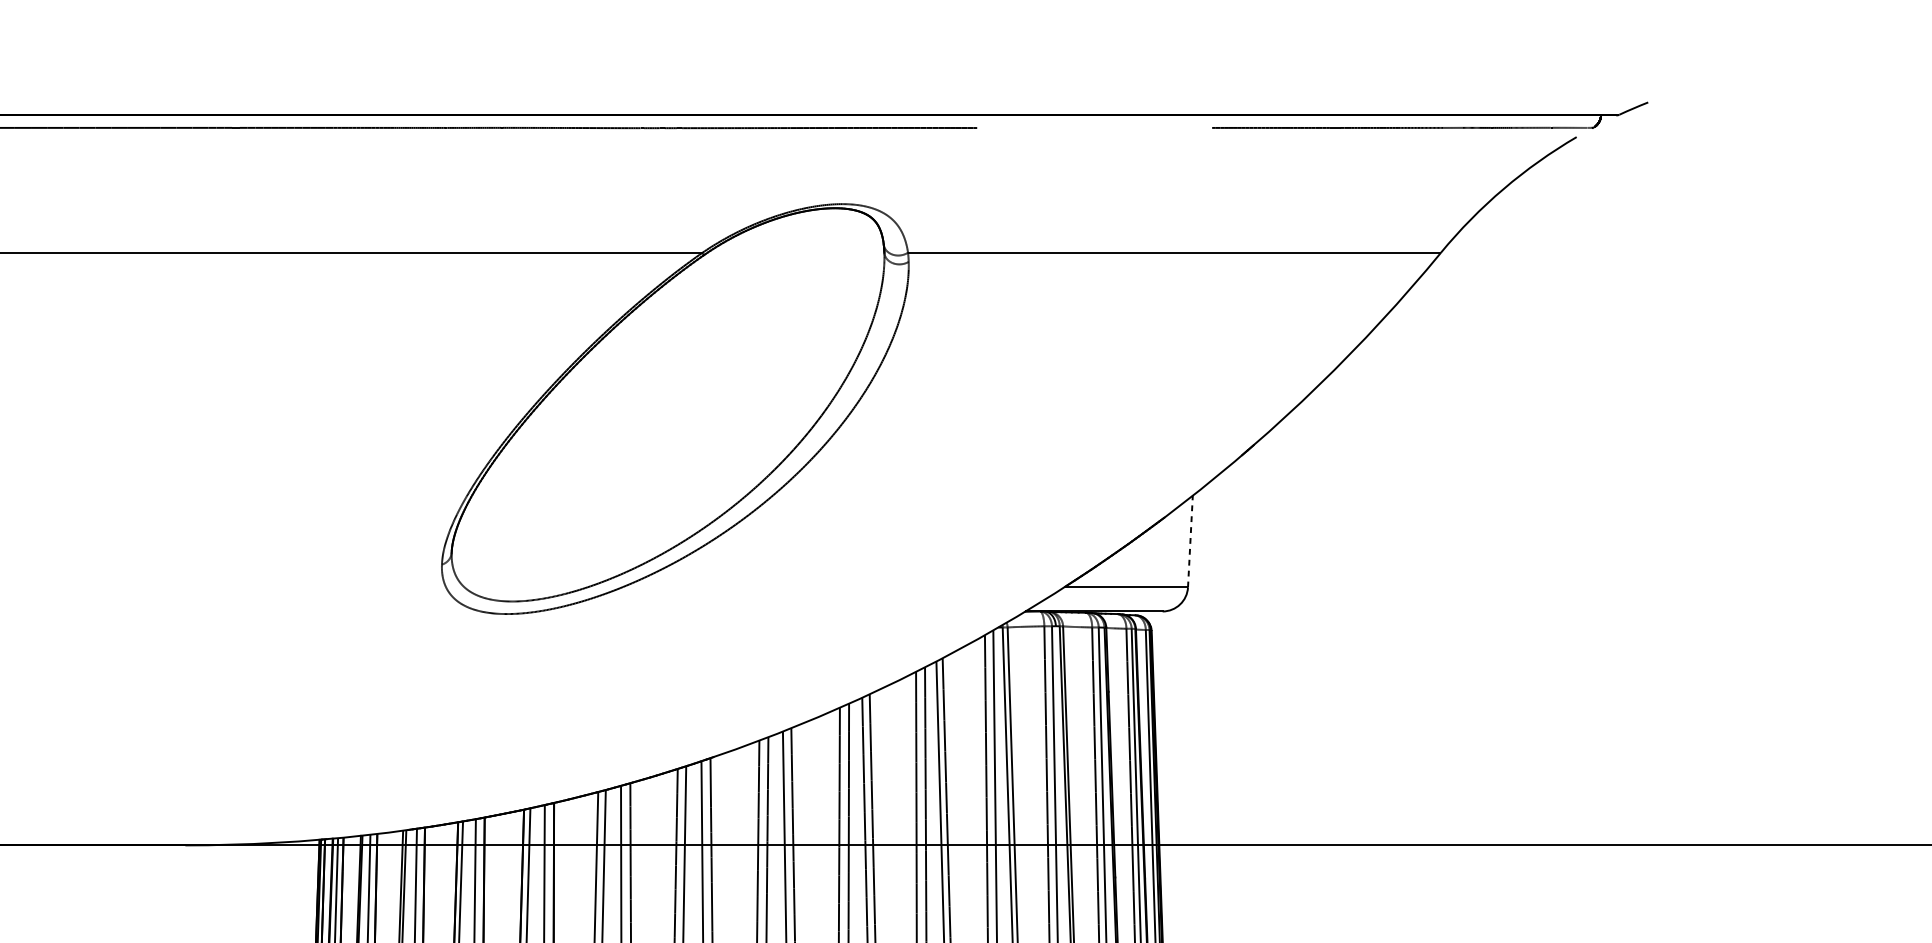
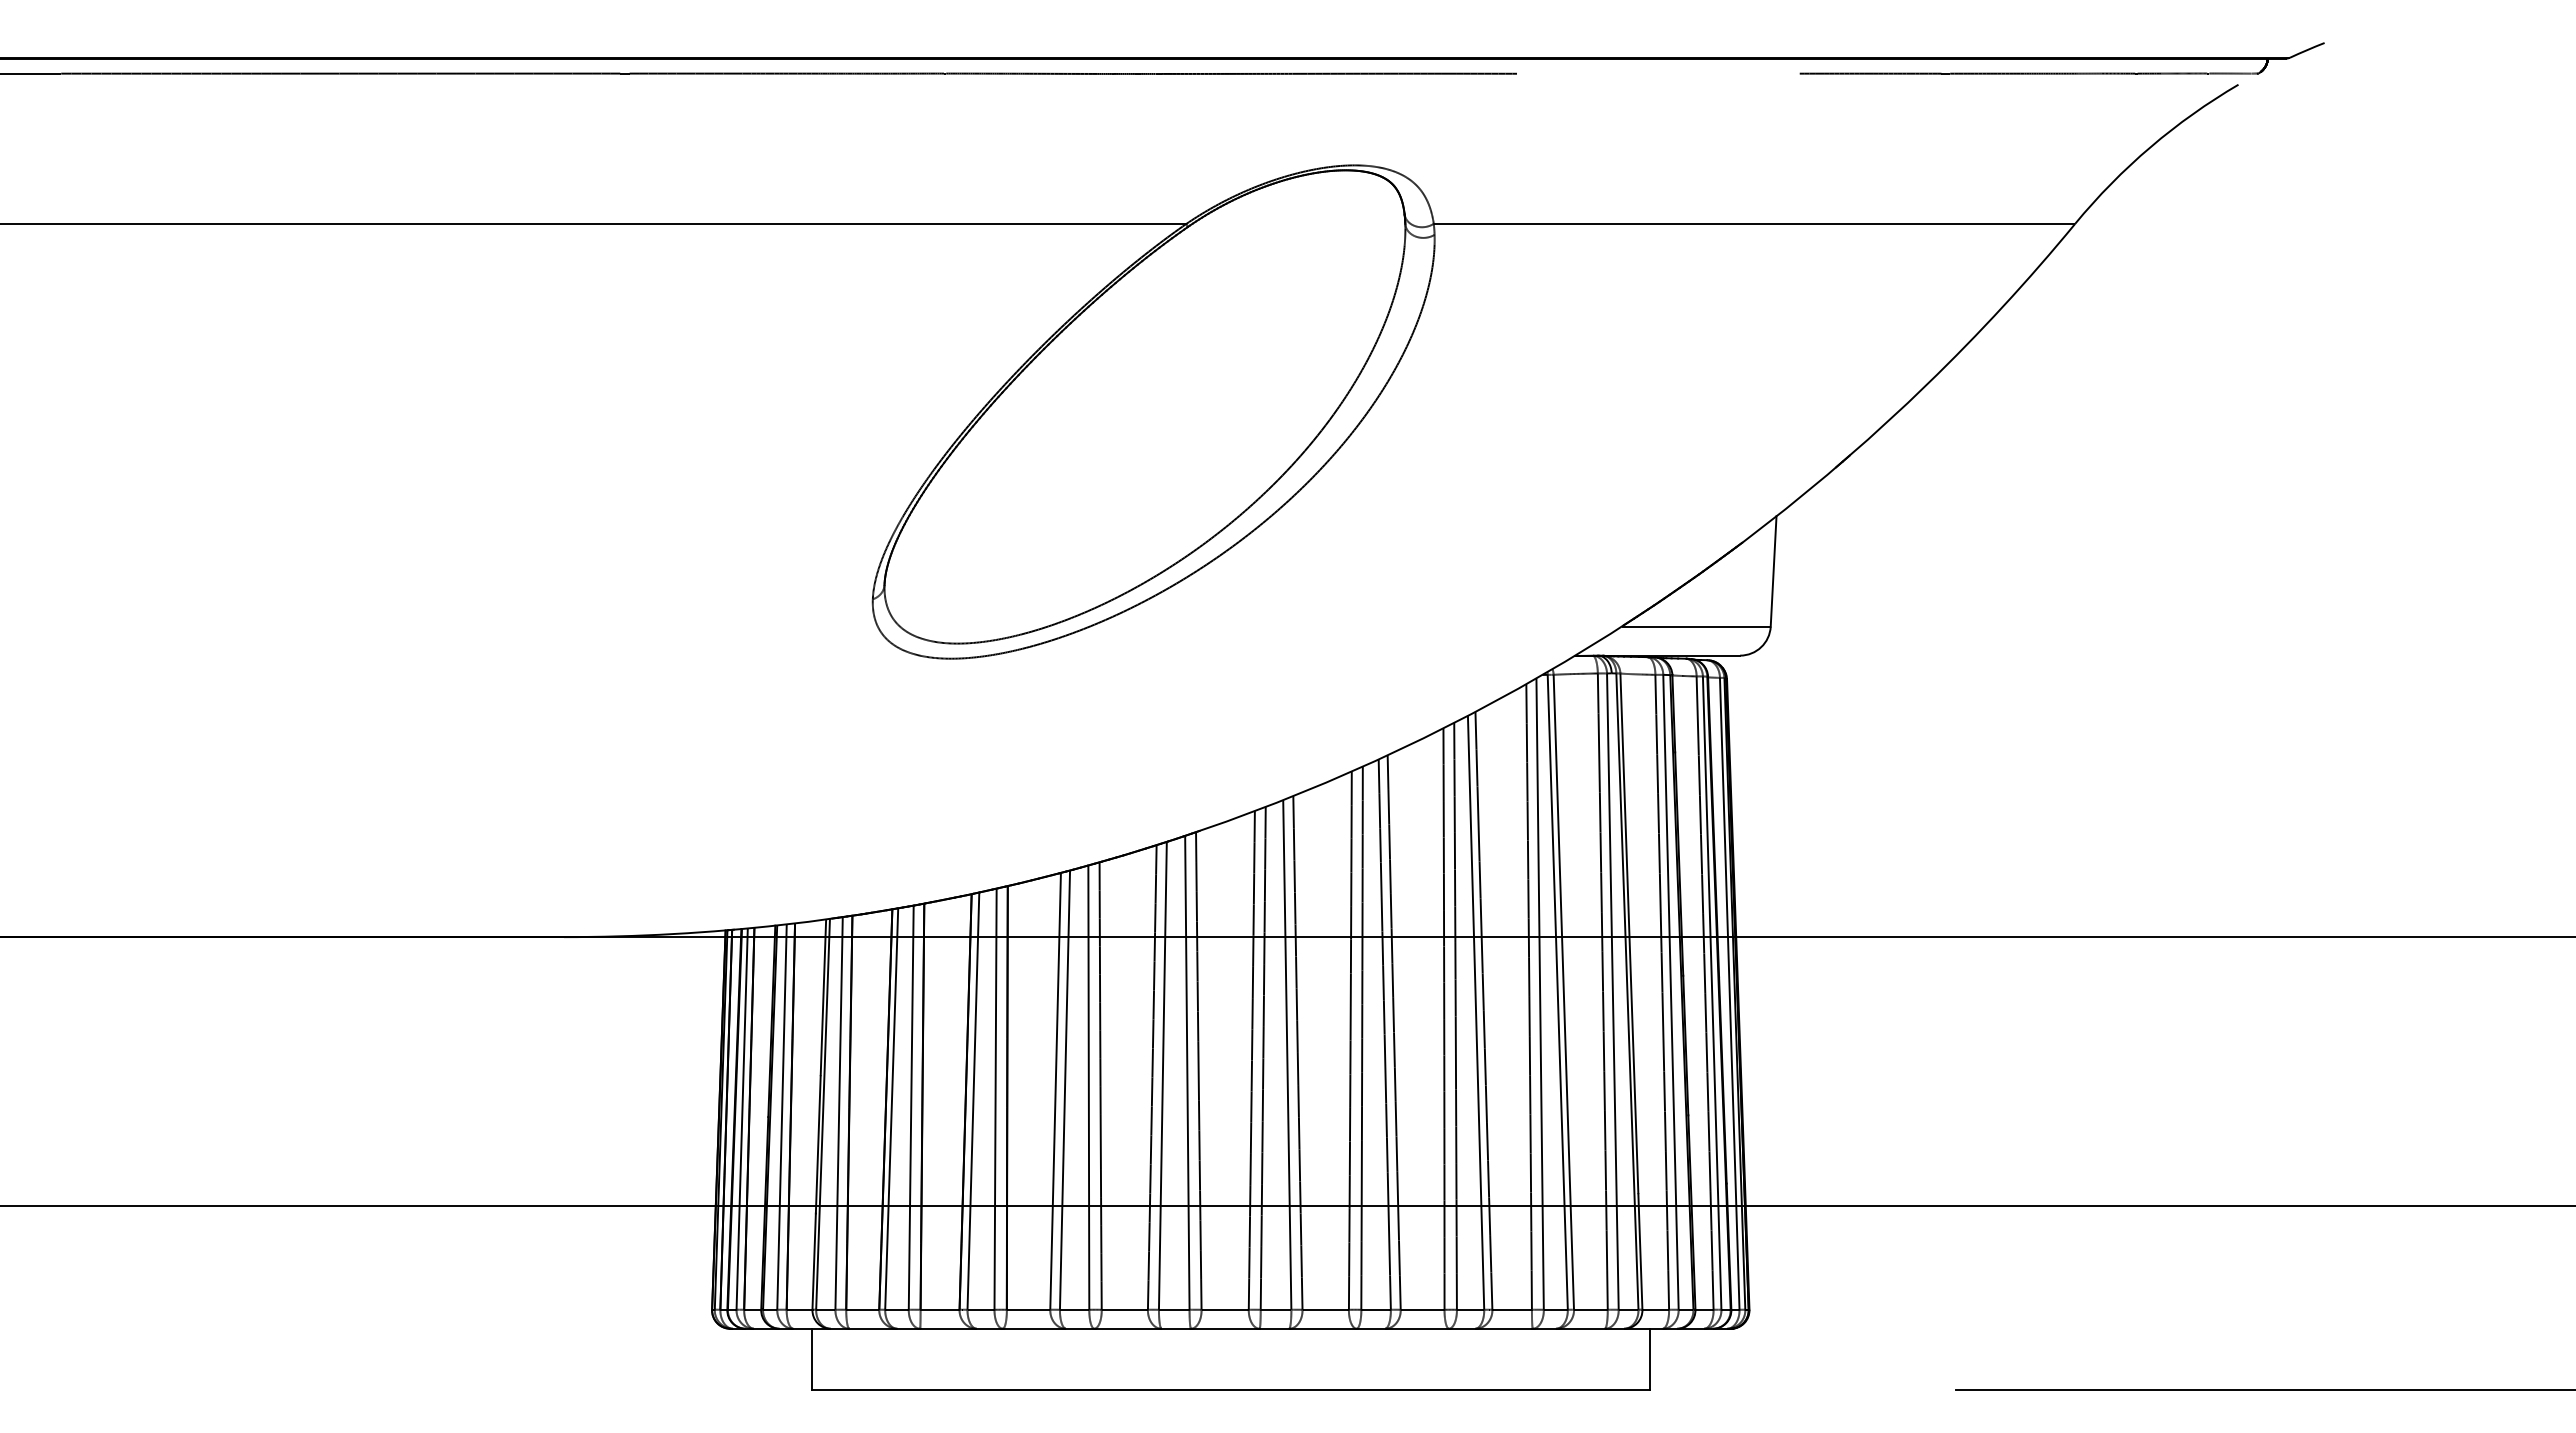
line: (1190, 540) -> (1773, 570), dashed -> solid

